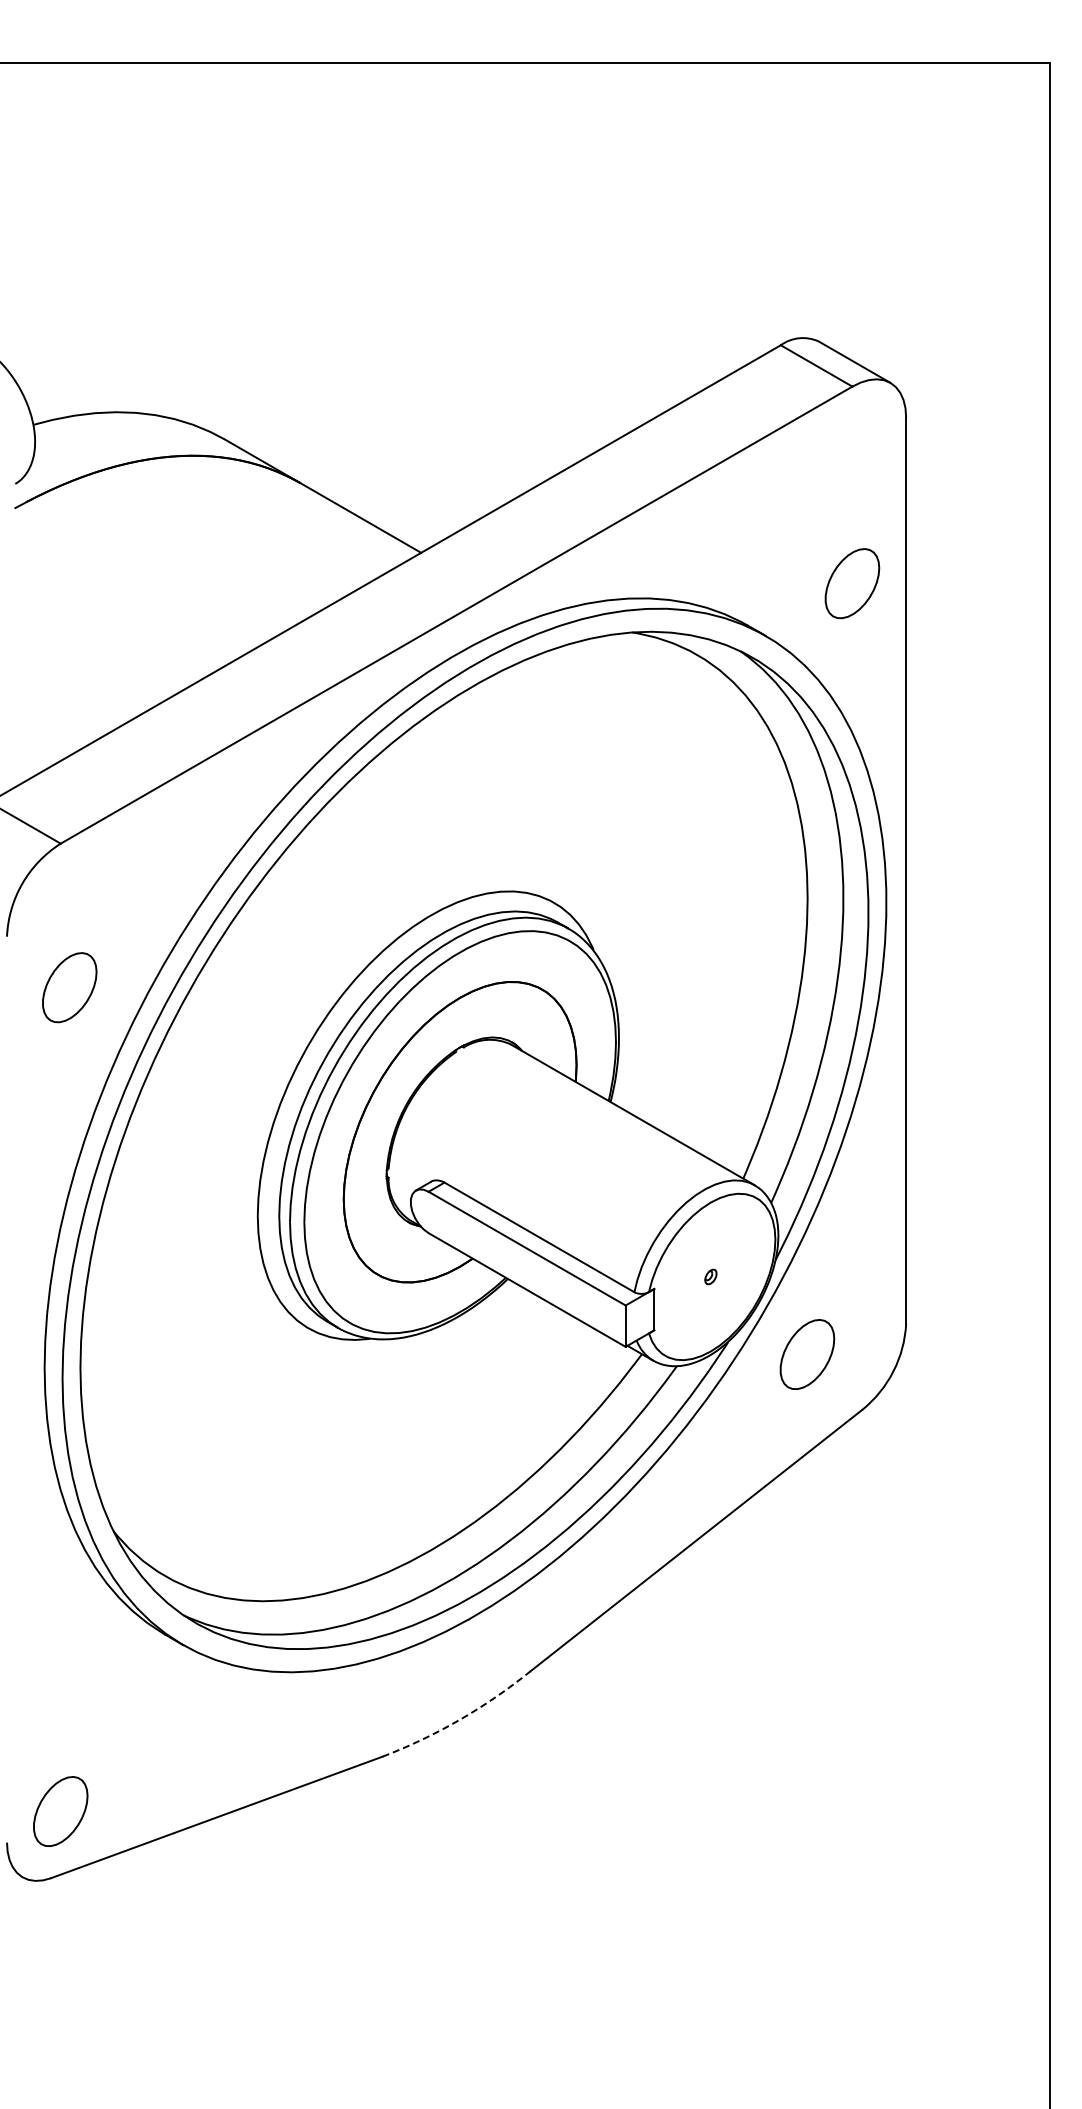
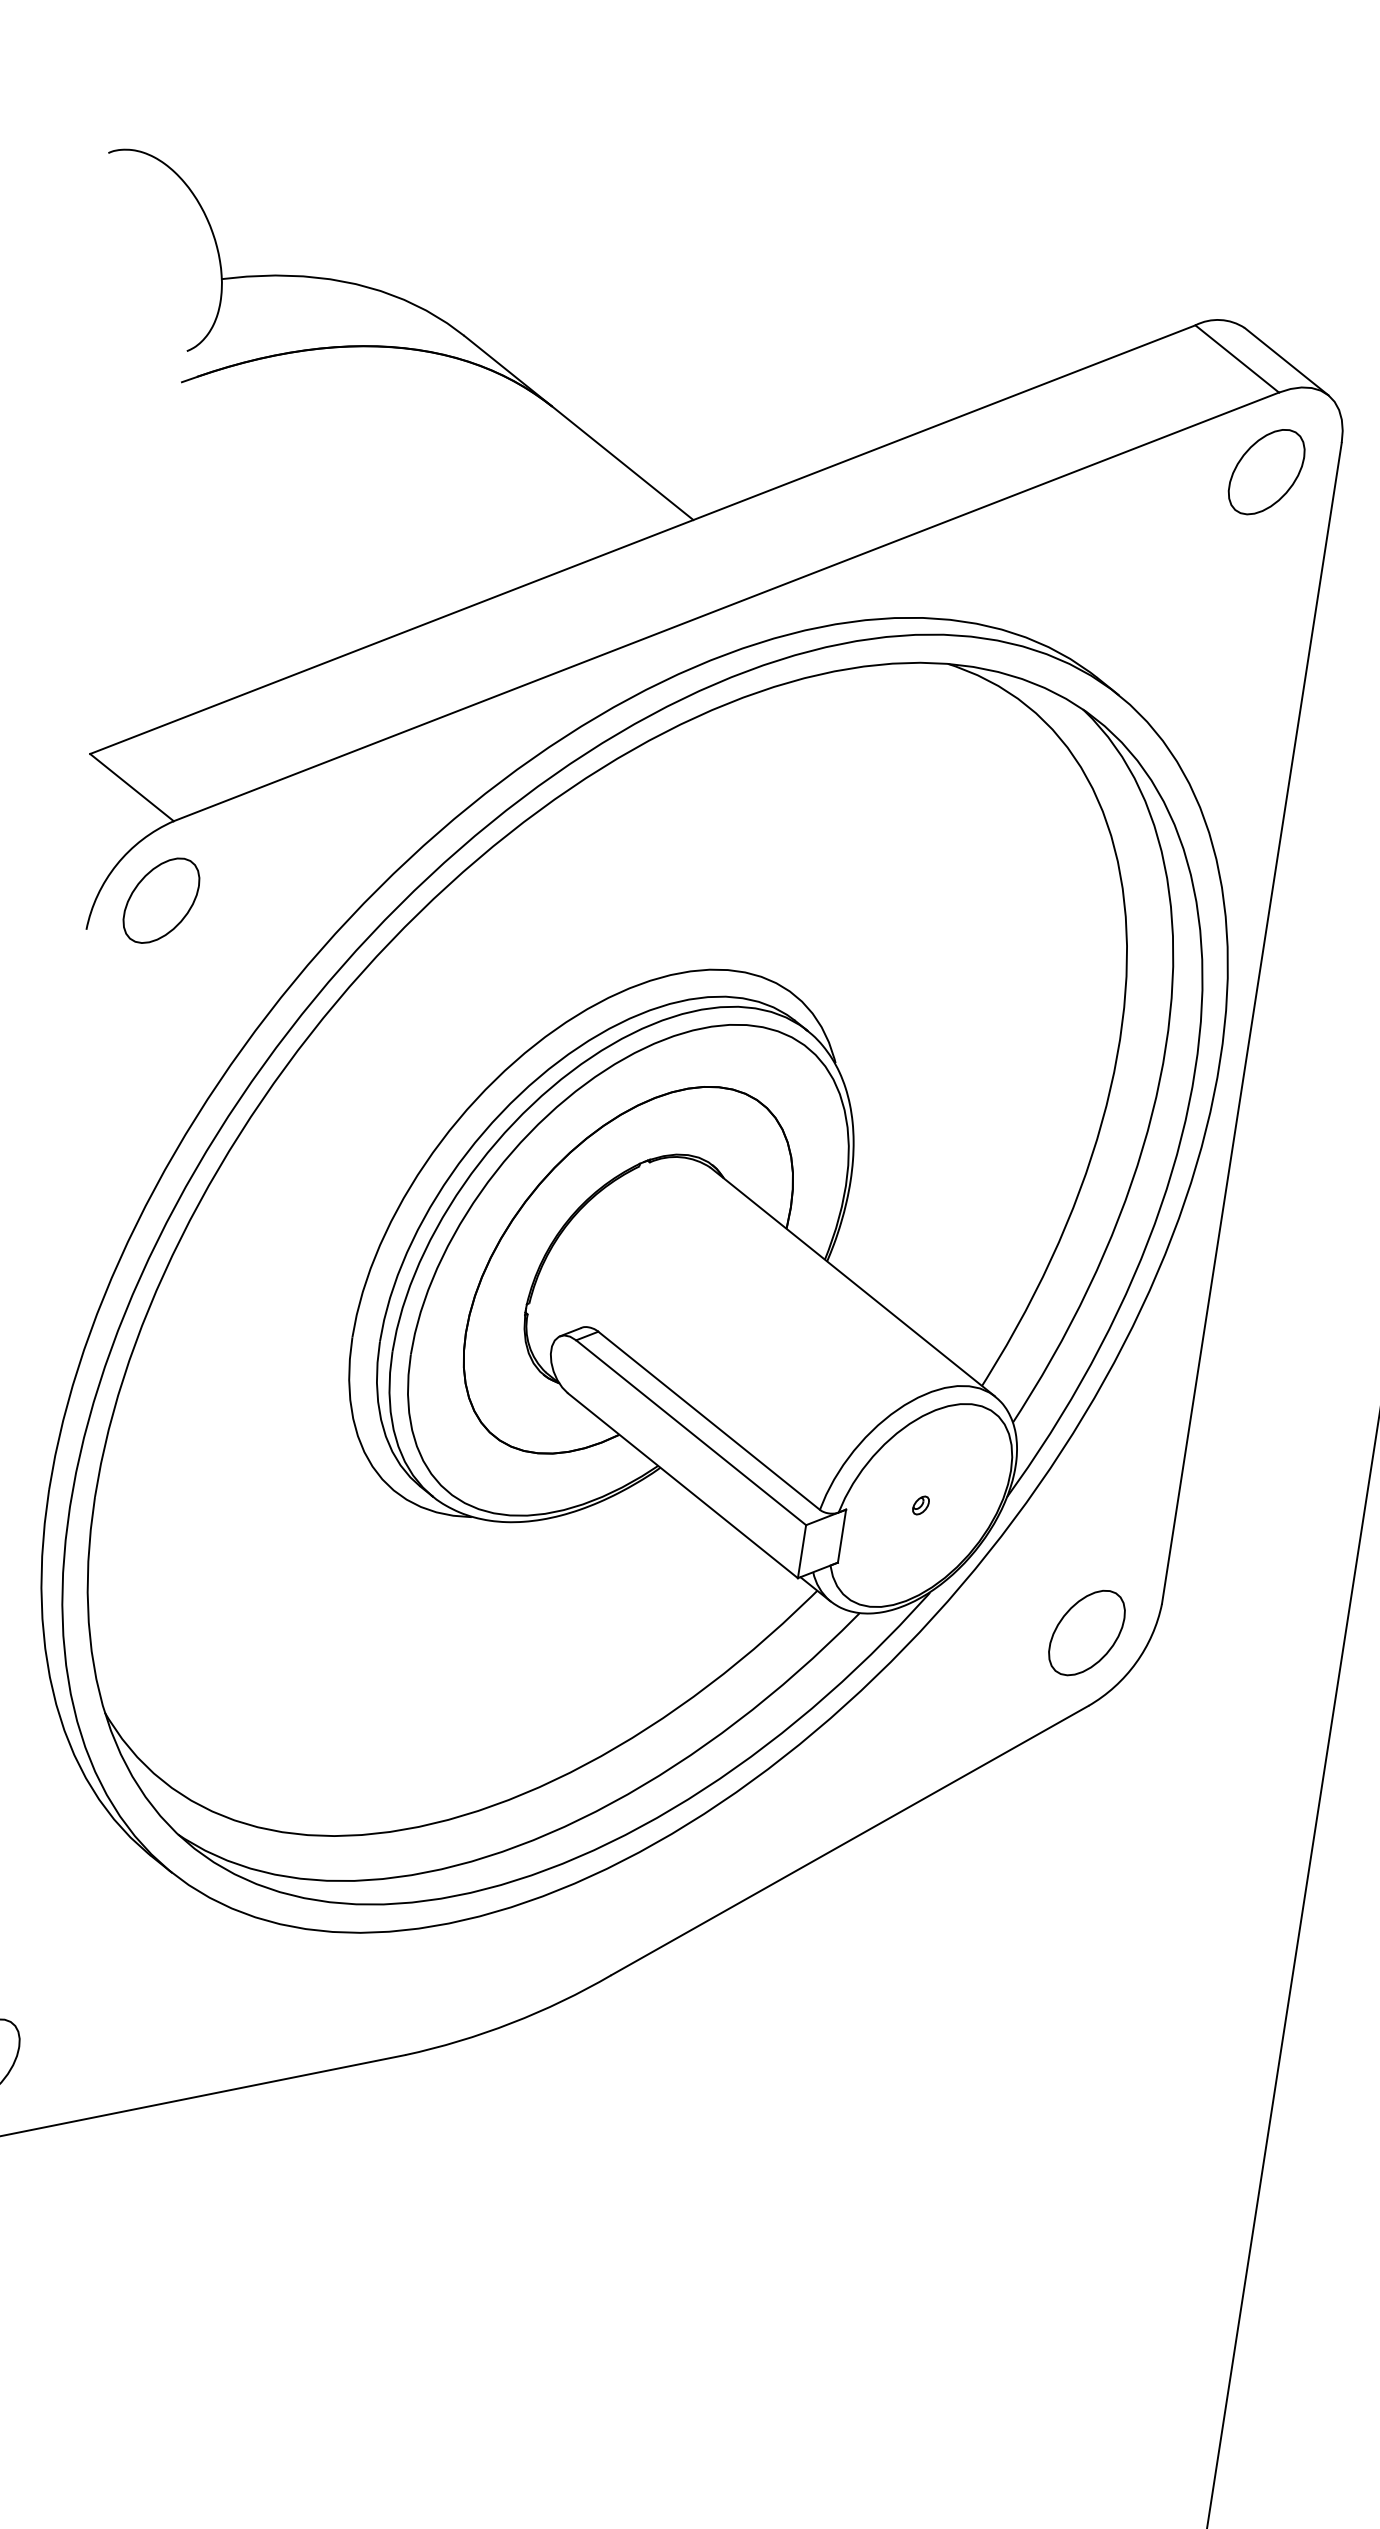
part: (852, 583) -> (1266, 471), moved
part: (69, 987) -> (161, 900), moved
part: (807, 1354) -> (1087, 1632), moved
arc: (459, 1719) -> (511, 2022), dashed -> solid

